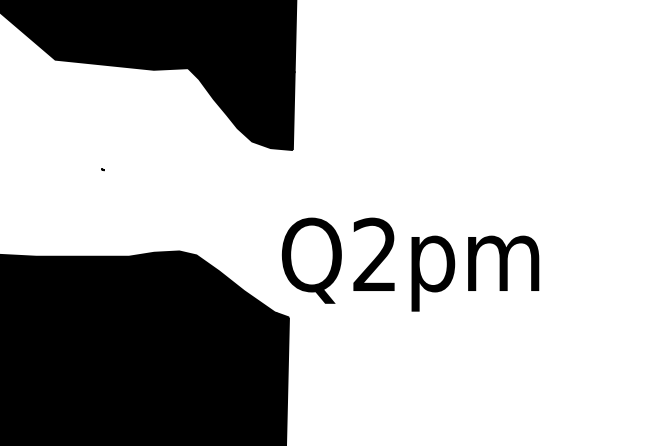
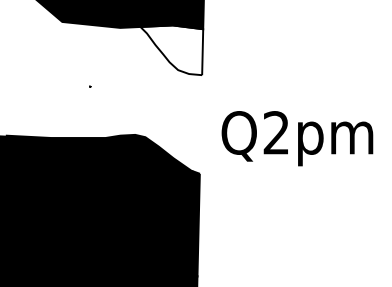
fill: (240, 108) -> (171, 50), removed
text: (410, 264) -> (297, 138), moved

